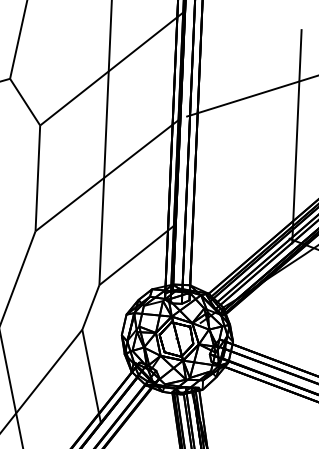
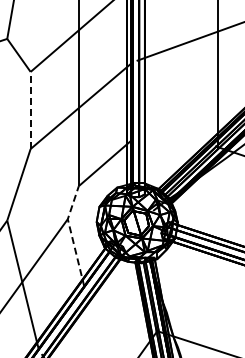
line: (37, 178) -> (30, 110), solid -> dashed
line: (86, 352) -> (71, 235), solid -> dashed

